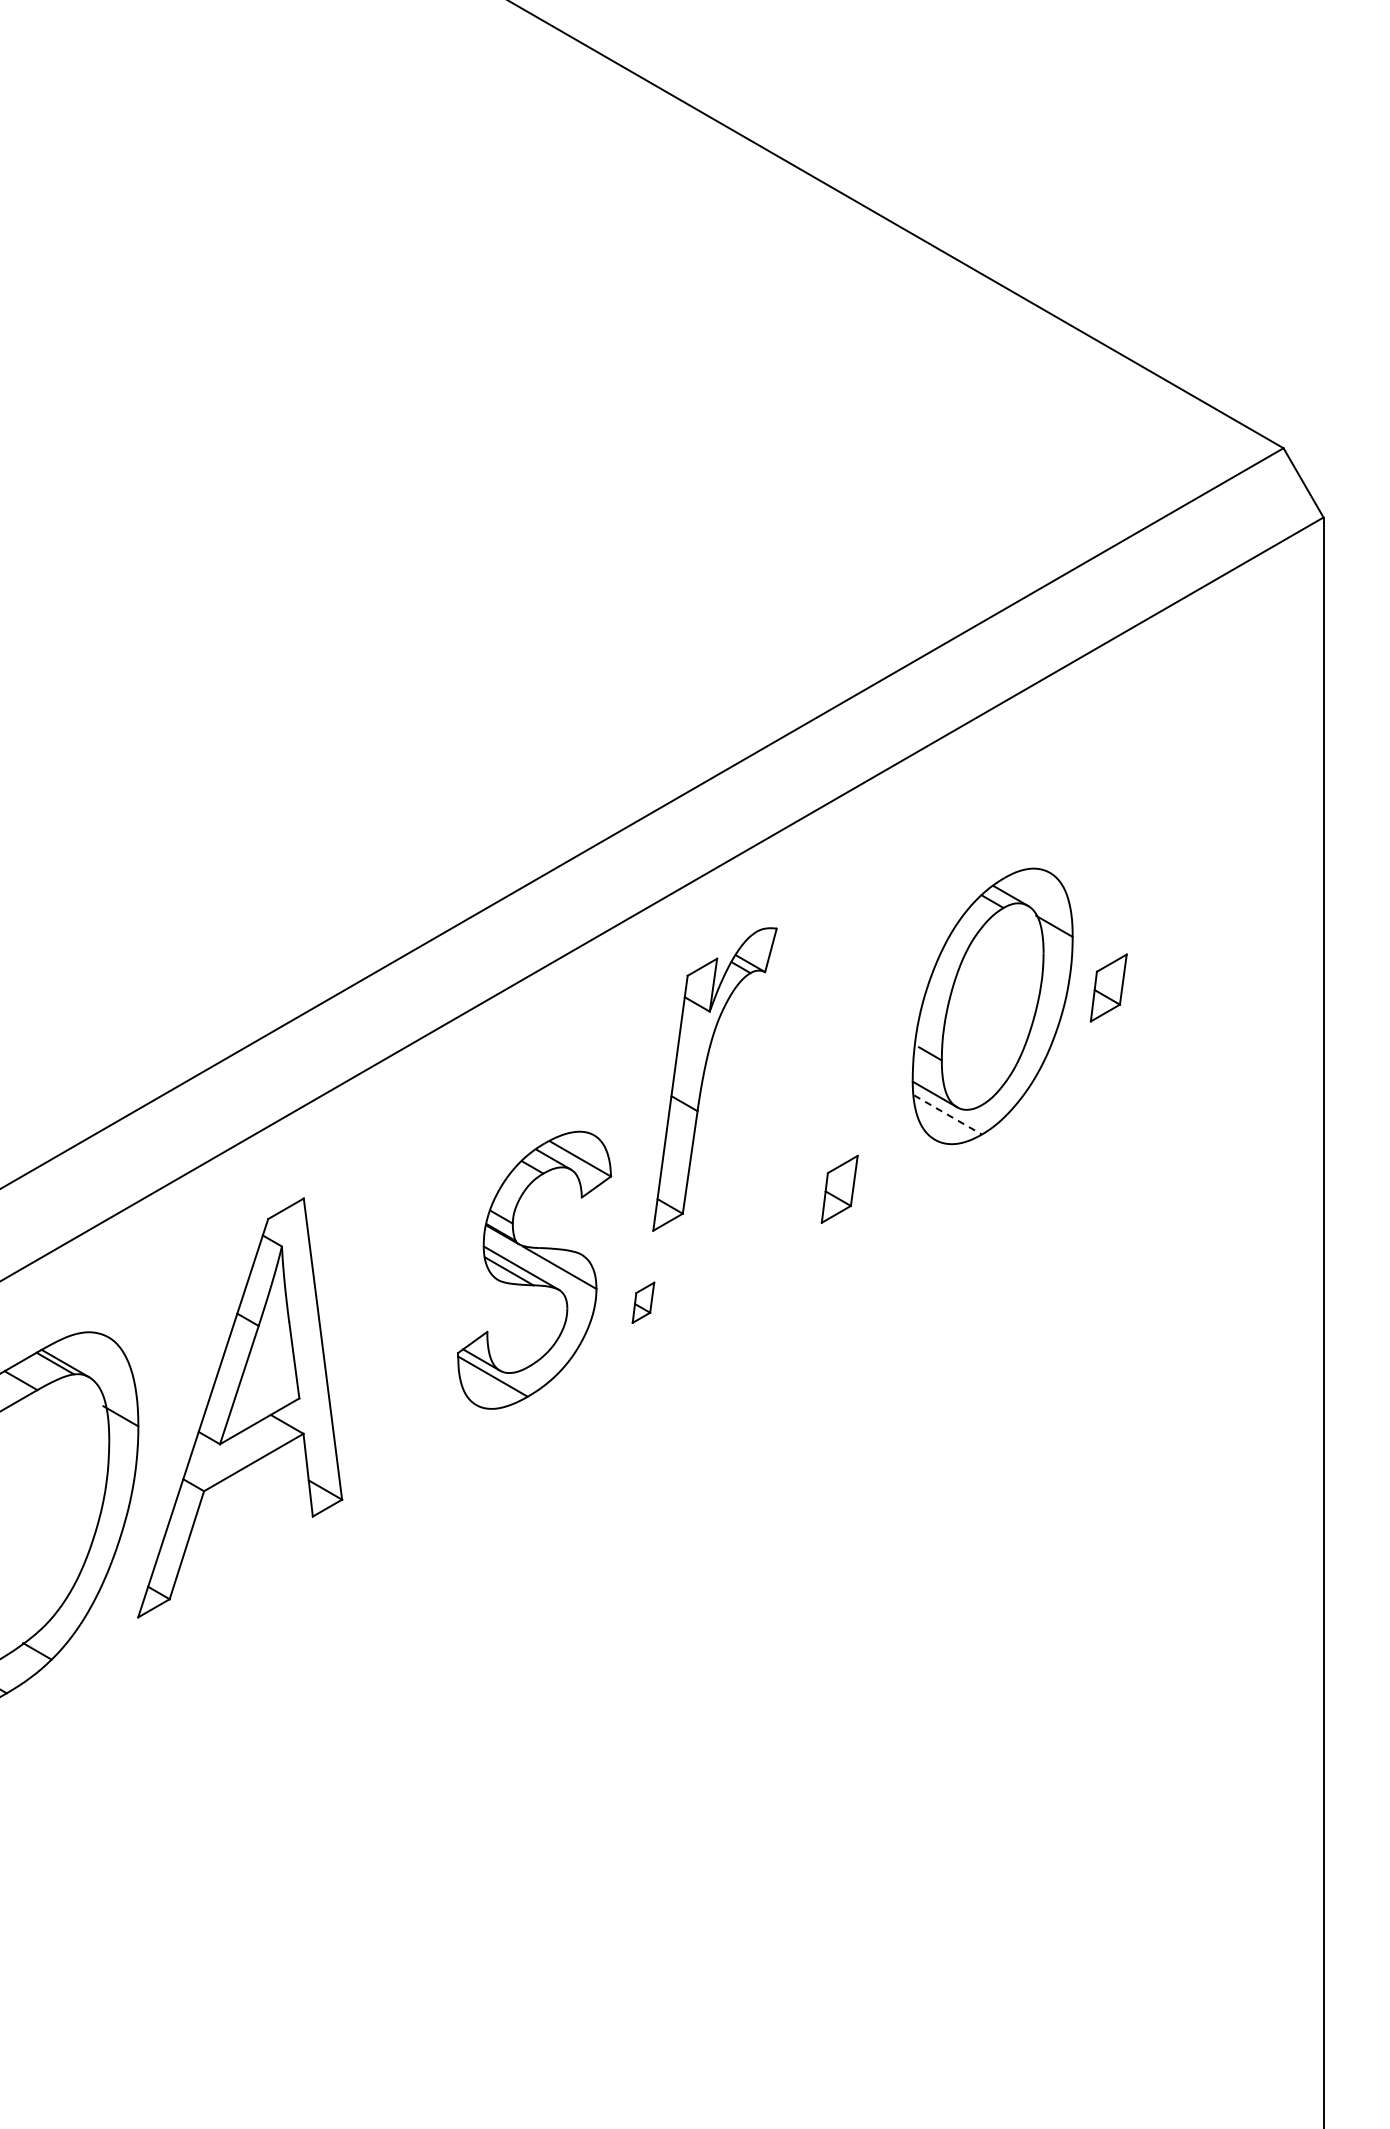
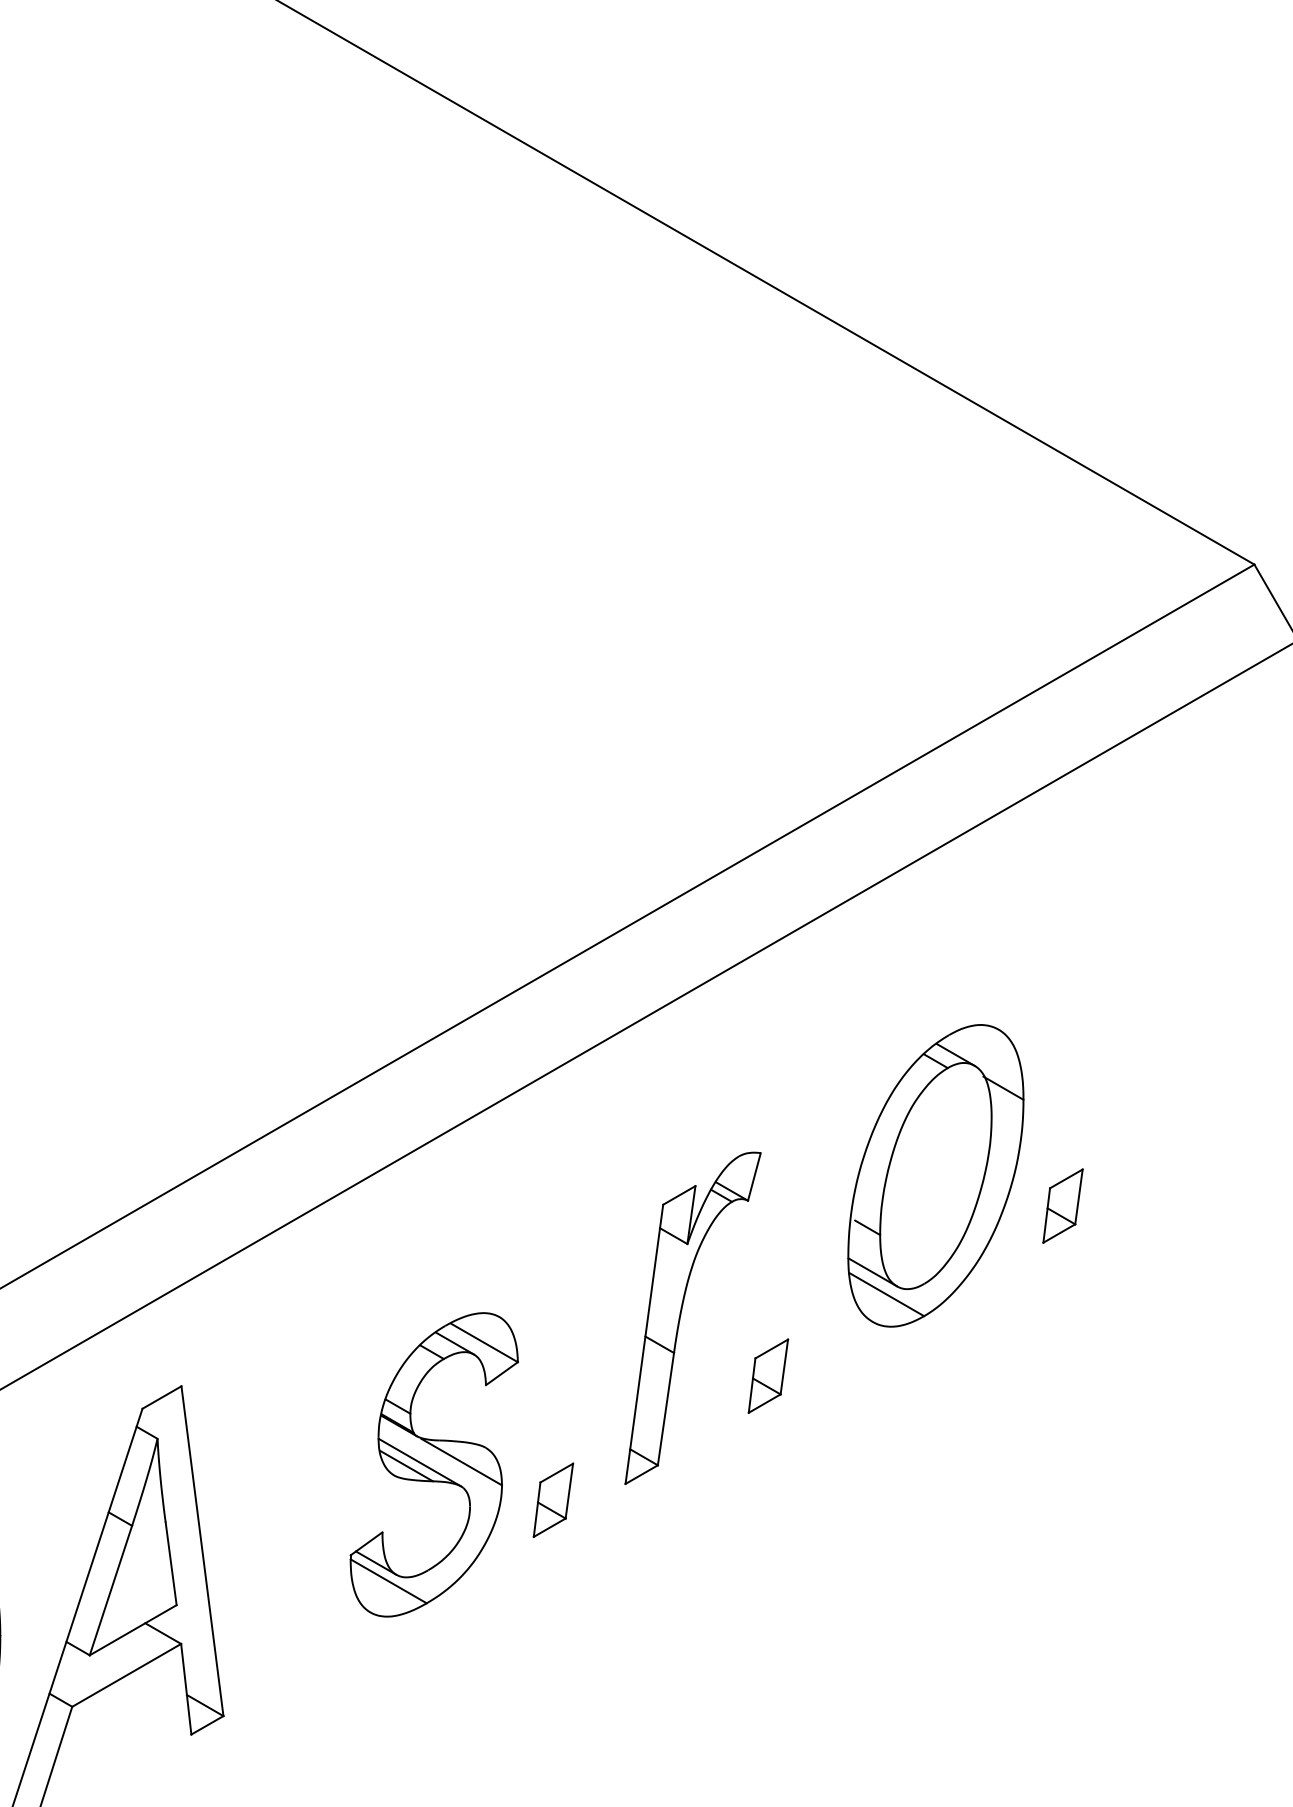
part: (1108, 987) -> (1062, 1205), moved
part: (704, 1076) -> (681, 1315), moved
line: (948, 1115) -> (887, 1295), dashed -> solid
part: (643, 1302) -> (553, 1500), size x1.67

